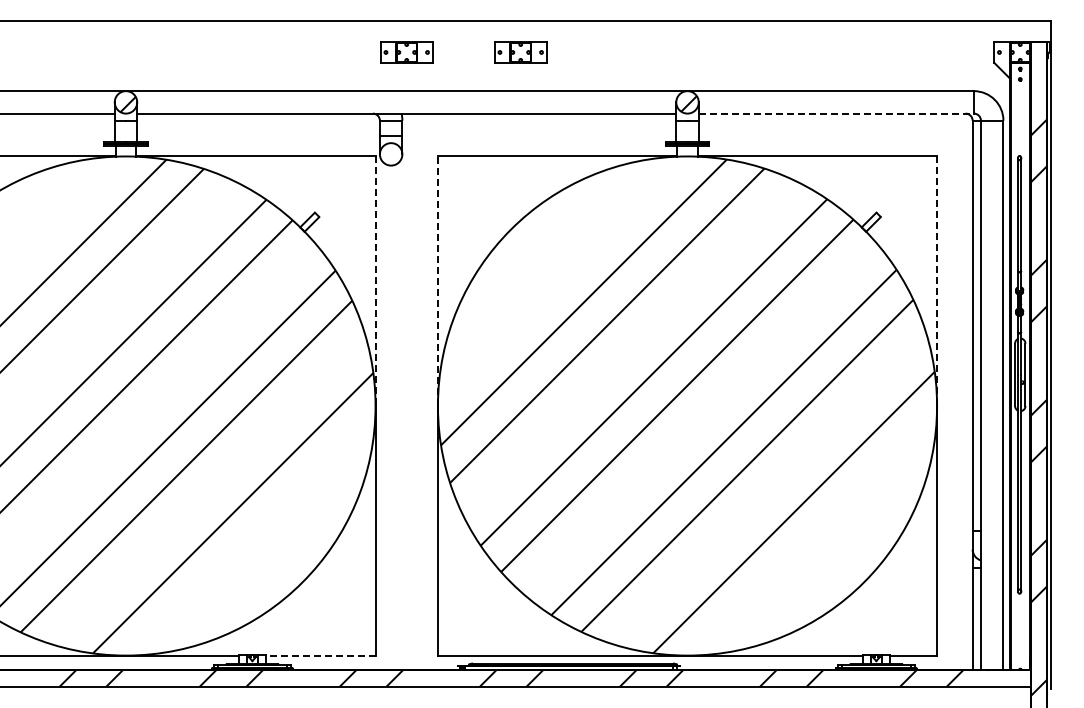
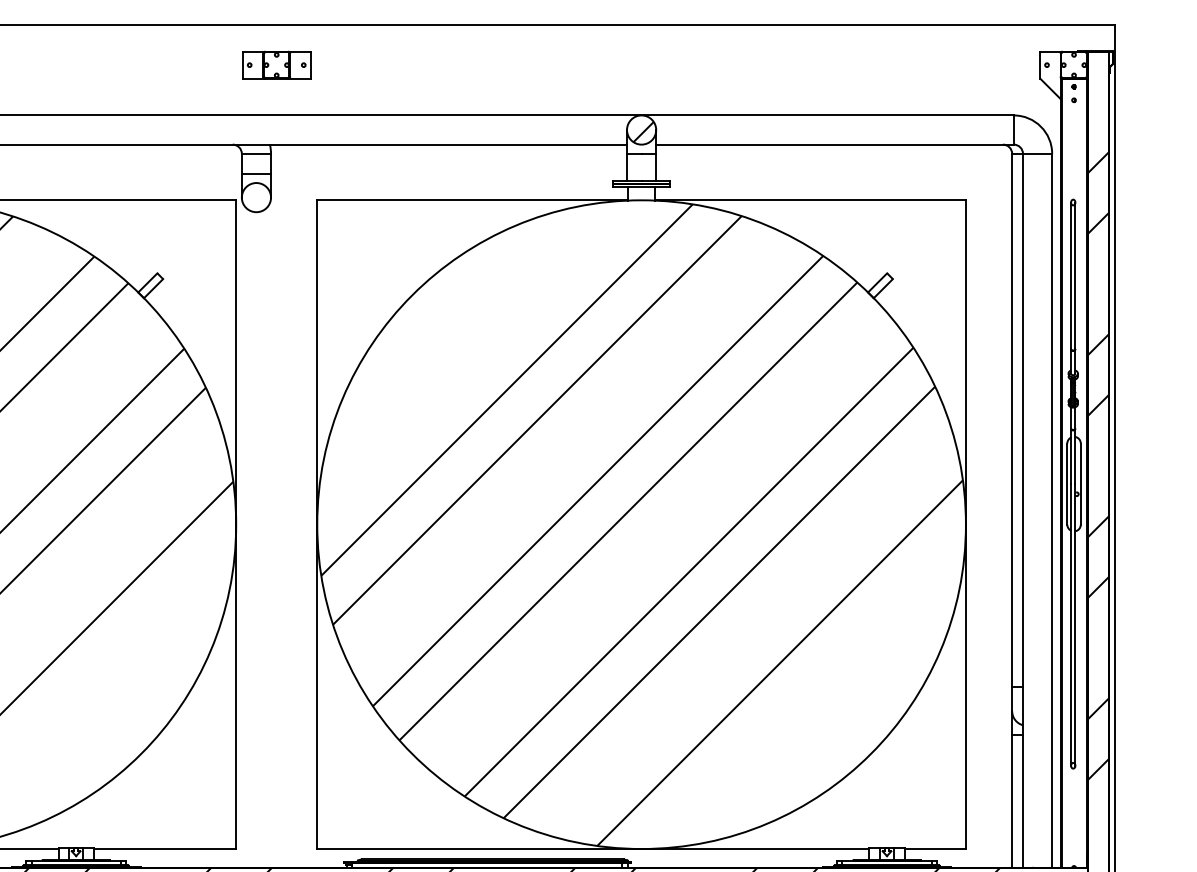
part: (520, 52) -> (424, 65), removed
line: (836, 113) -> (835, 144), dashed -> solid
line: (375, 281) -> (236, 362), dashed -> solid
line: (437, 281) -> (316, 362), dashed -> solid
line: (937, 281) -> (966, 362), dashed -> solid
line: (320, 655) -> (164, 848), dashed -> solid

